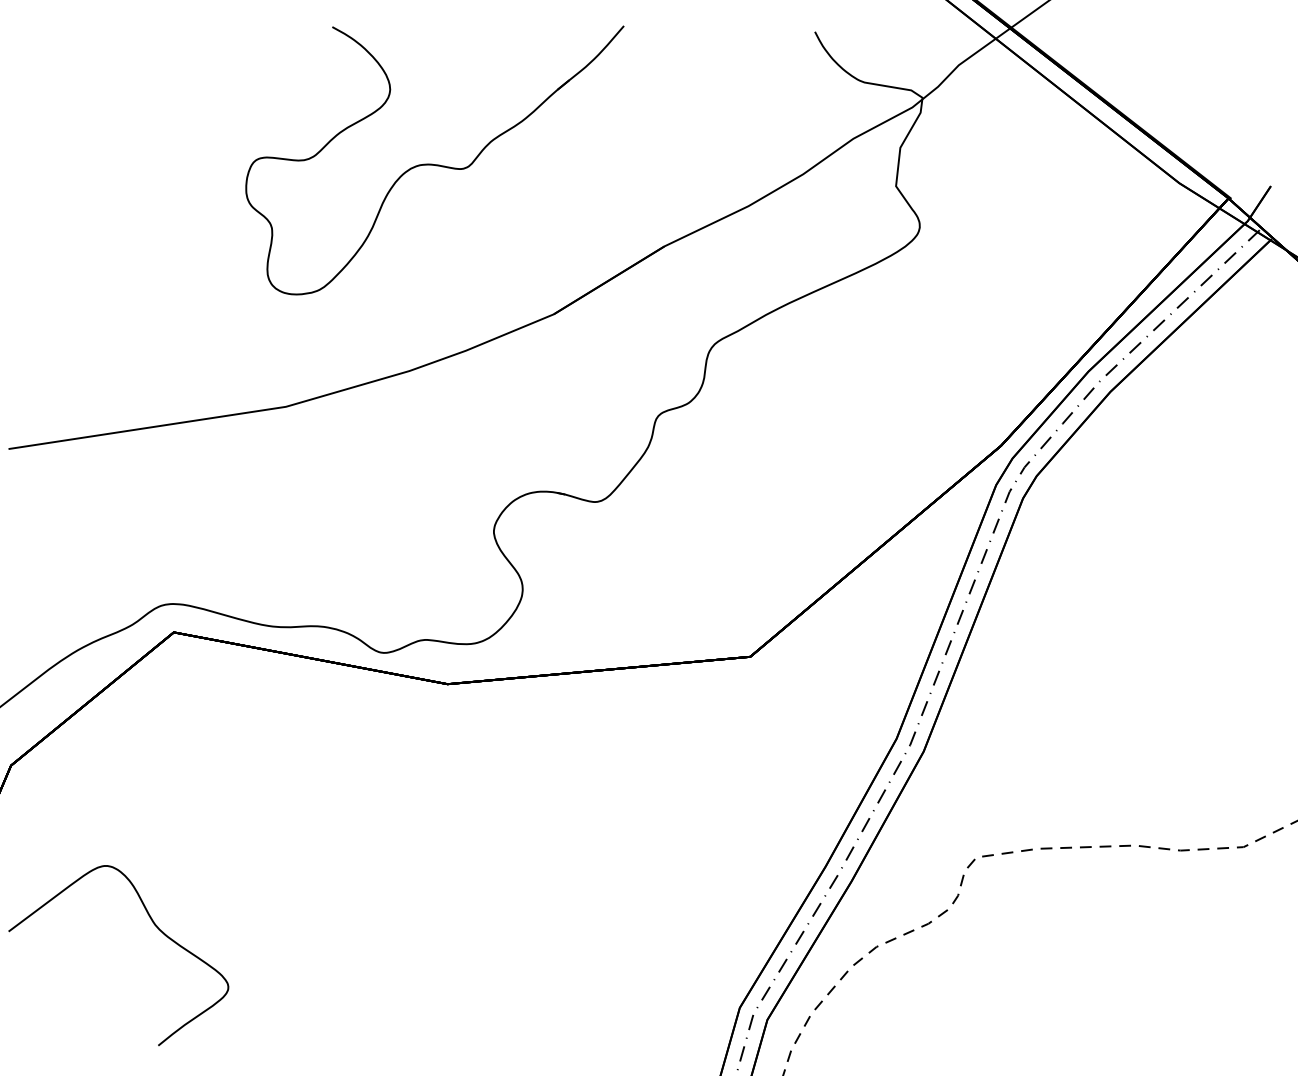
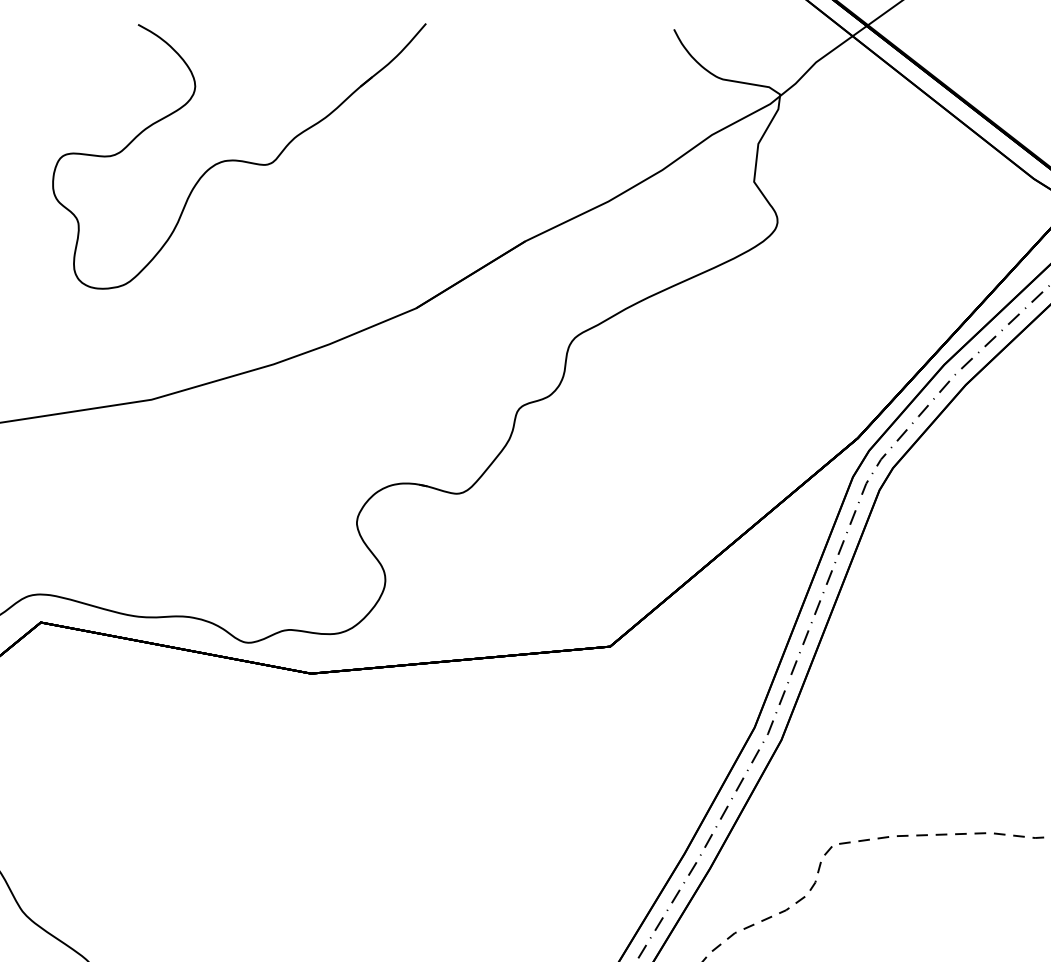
part: (434, 160) -> (239, 156), moved

